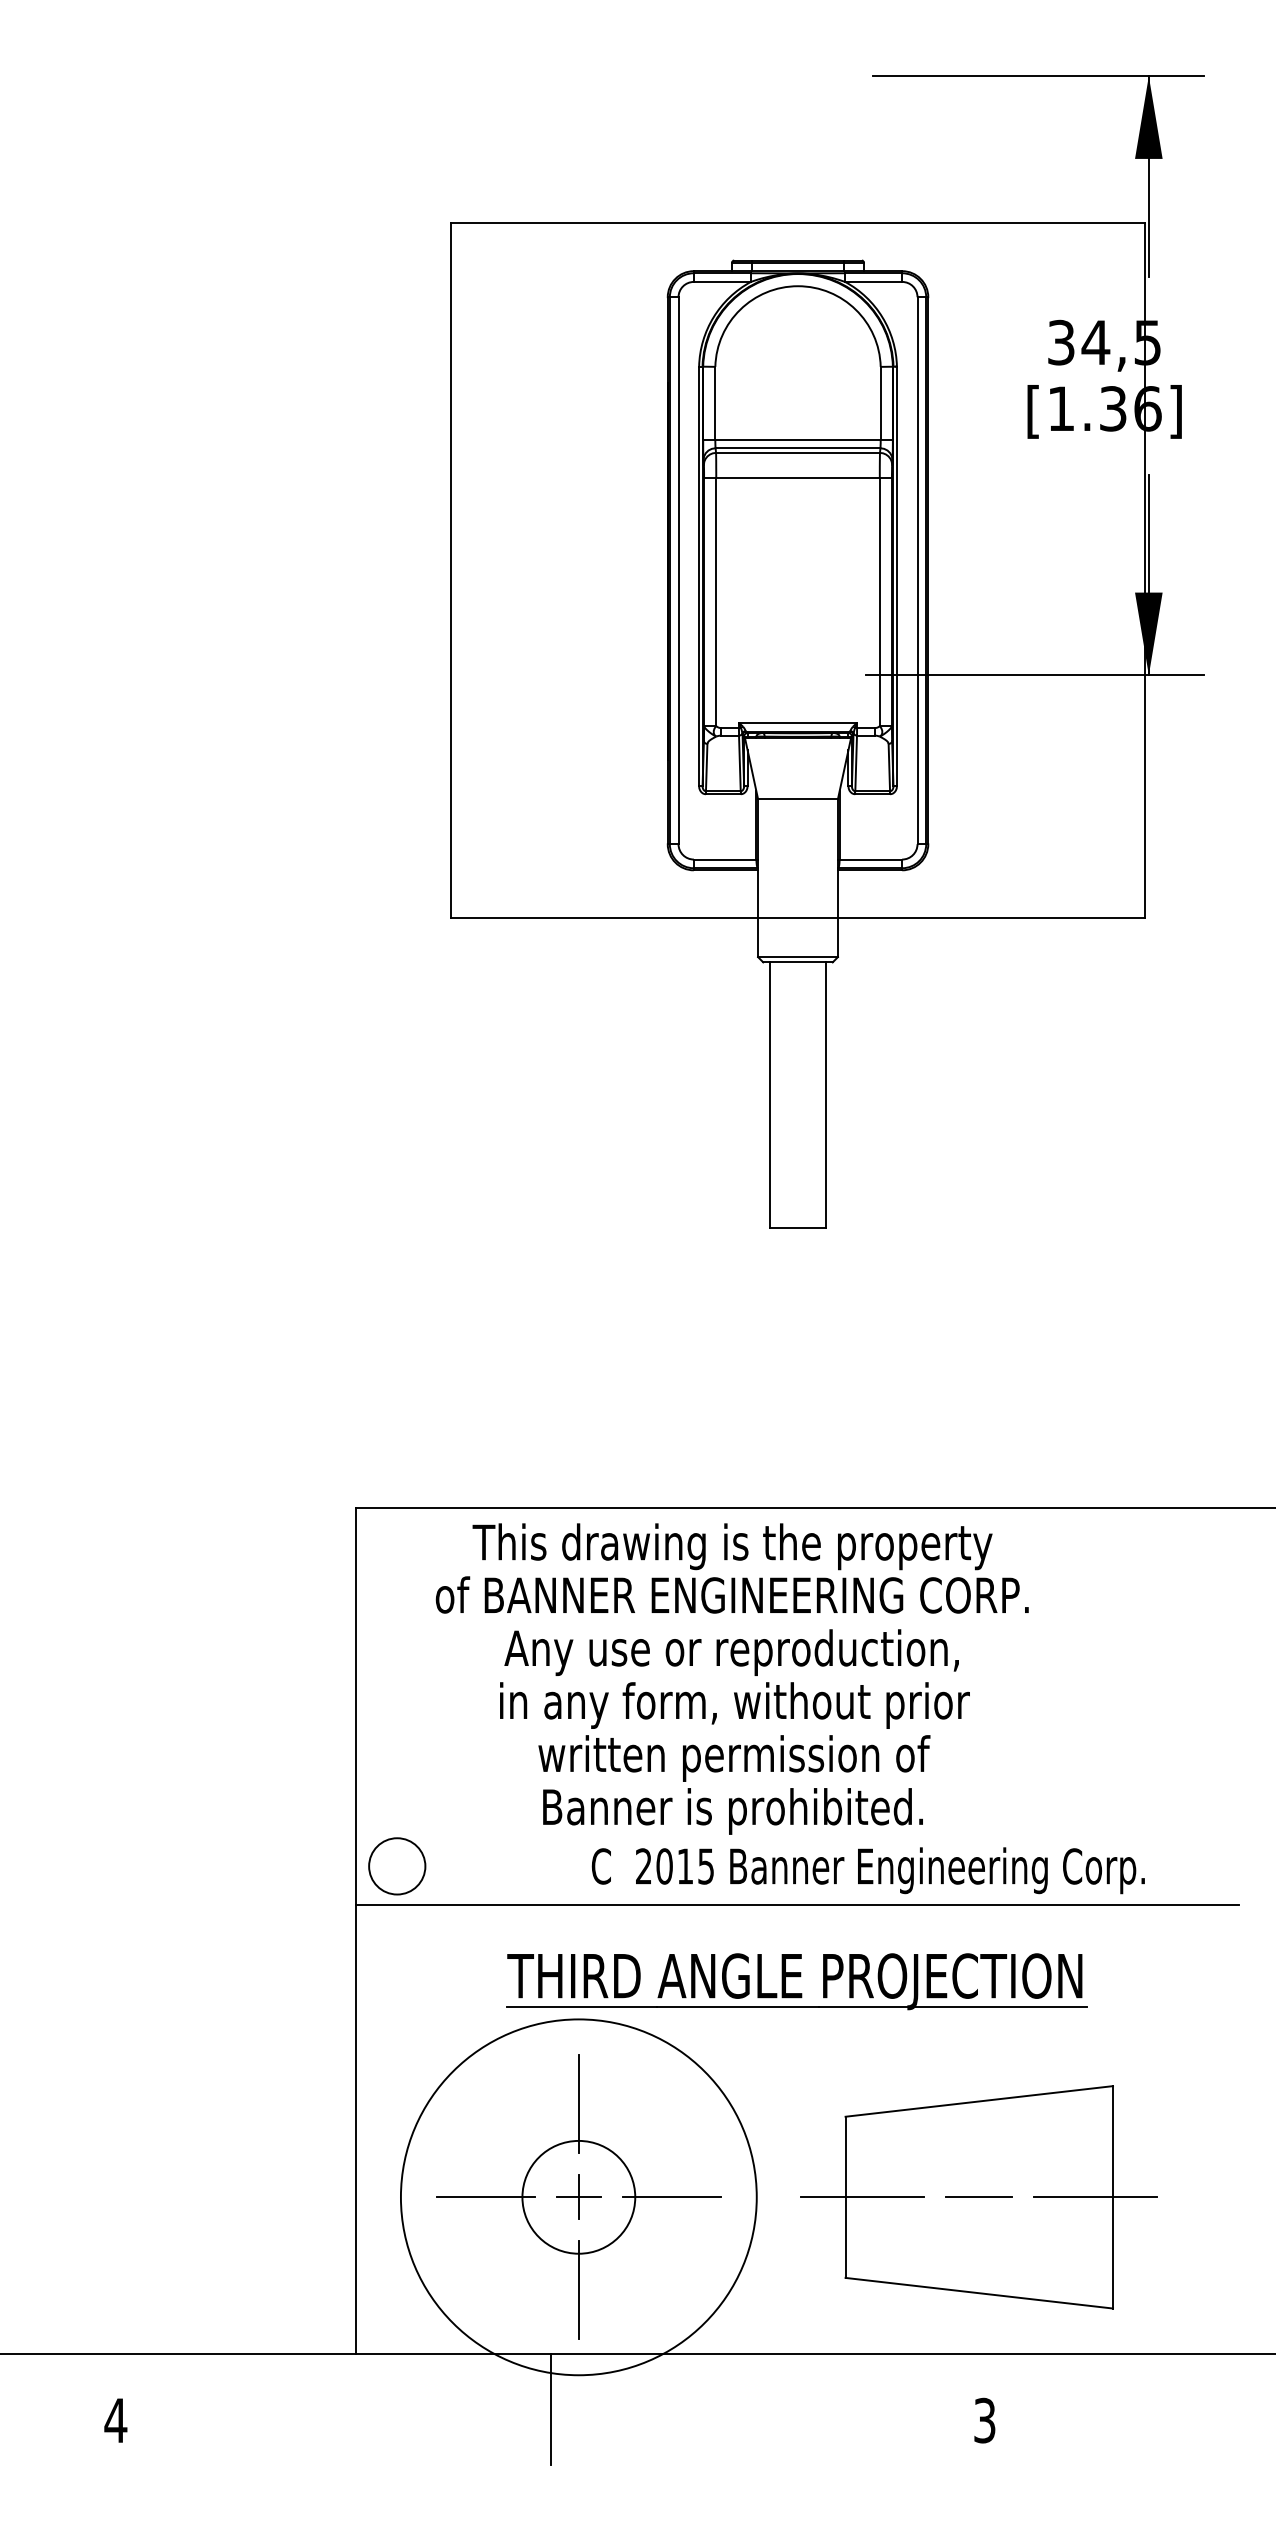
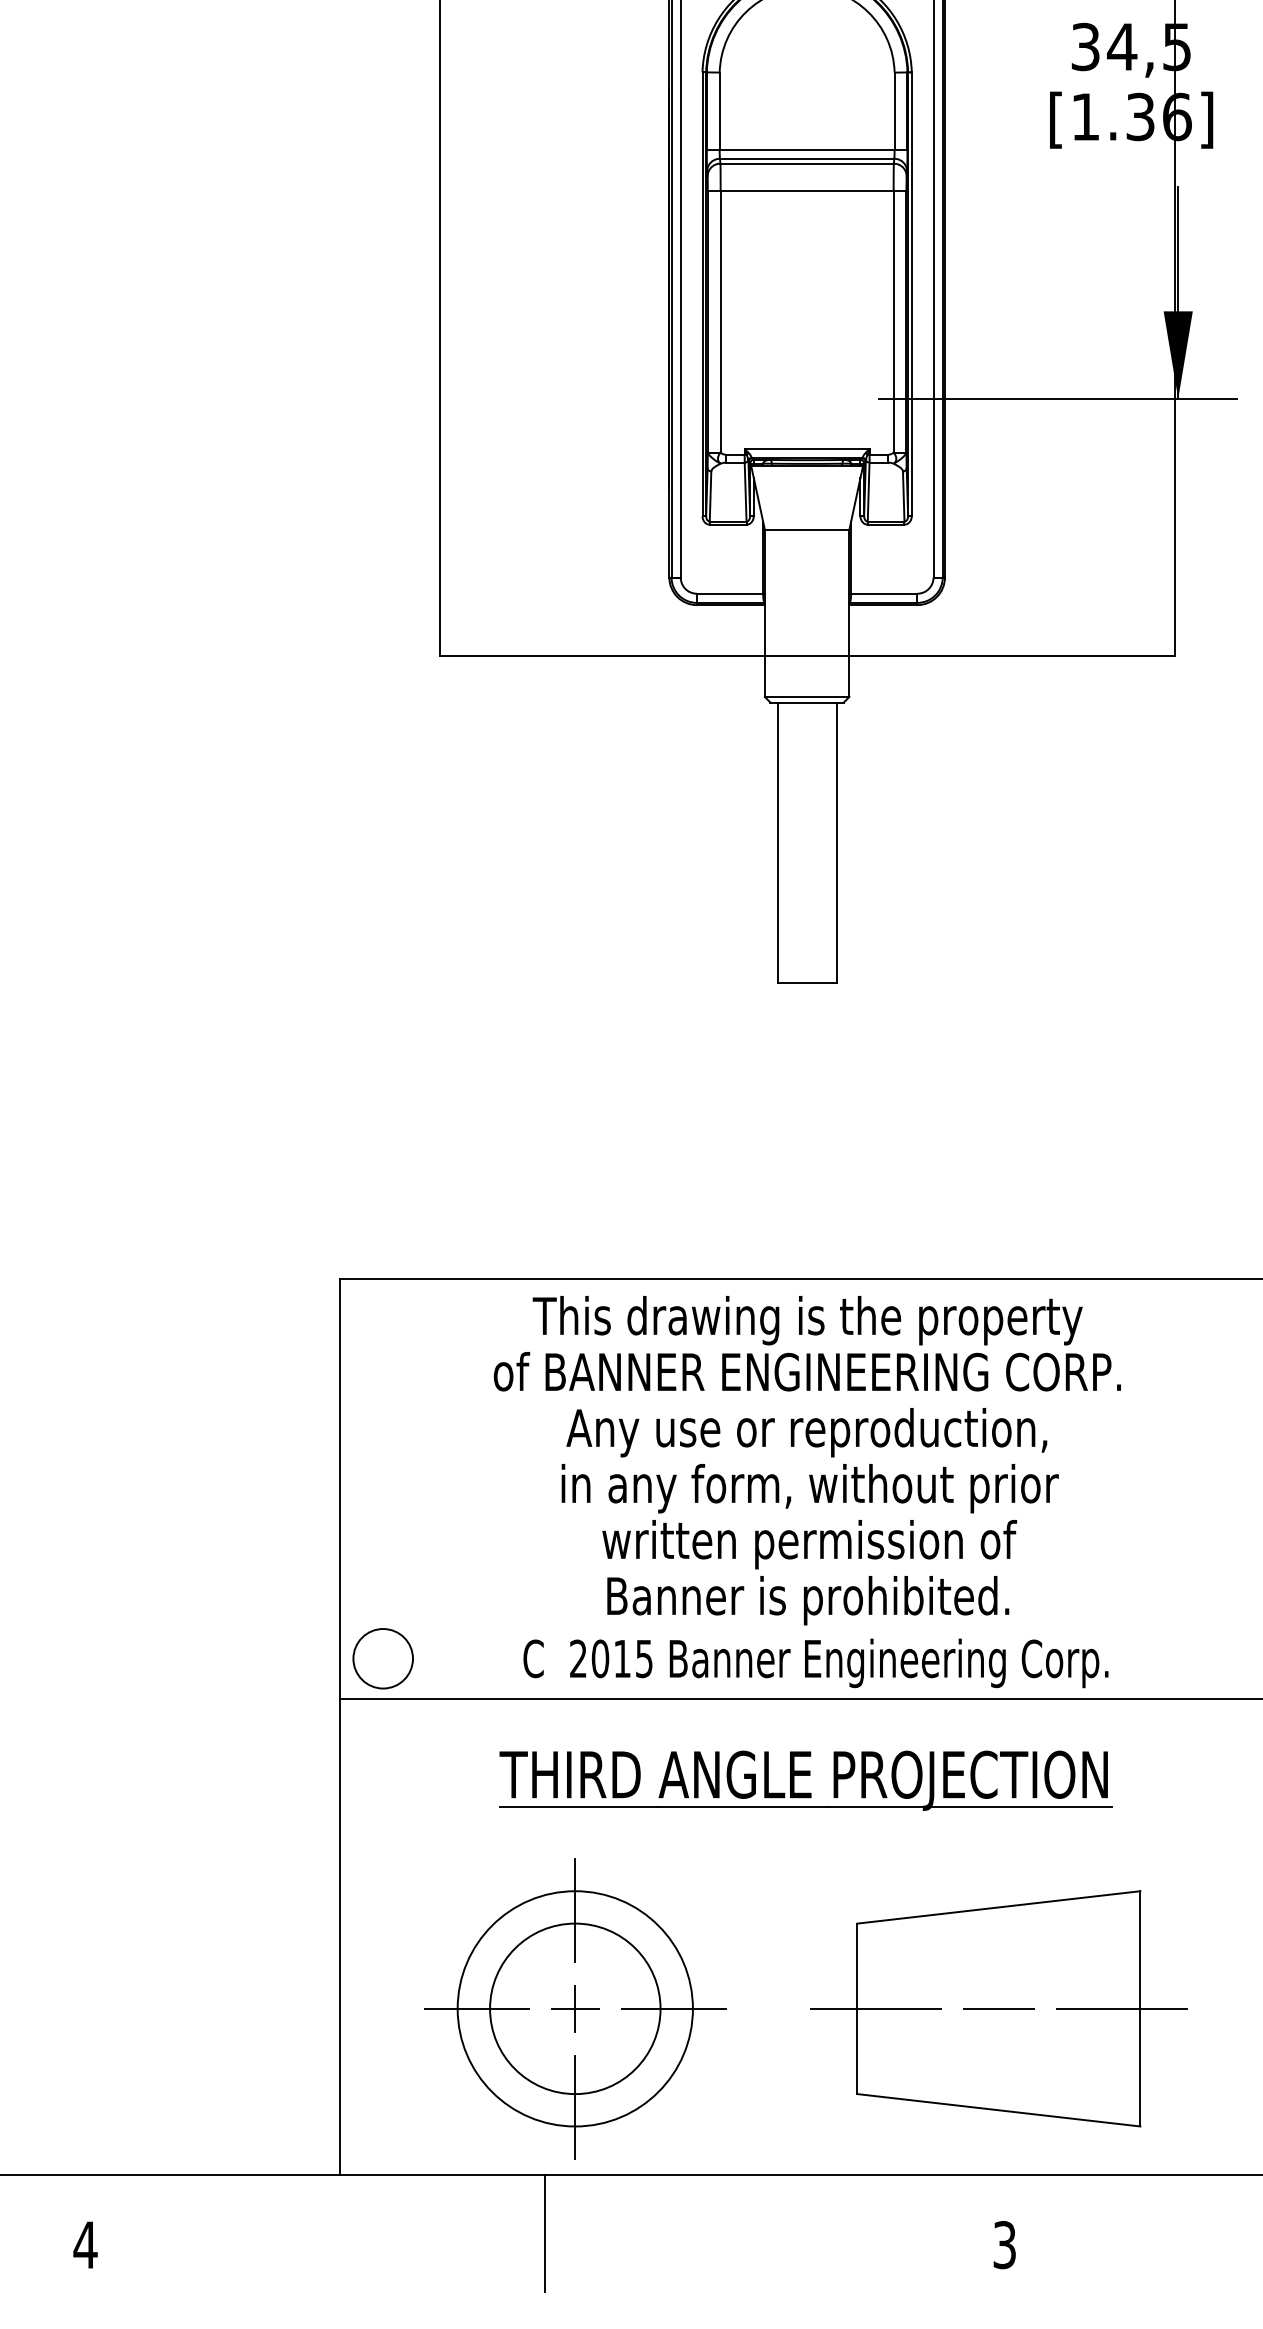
text: (731, 1678) -> (806, 1460), moved
text: (867, 1870) -> (815, 1663), moved
circle: (578, 2196) -> (574, 2007), size x1.43
circle: (578, 2197) -> (574, 2009), size x0.62

